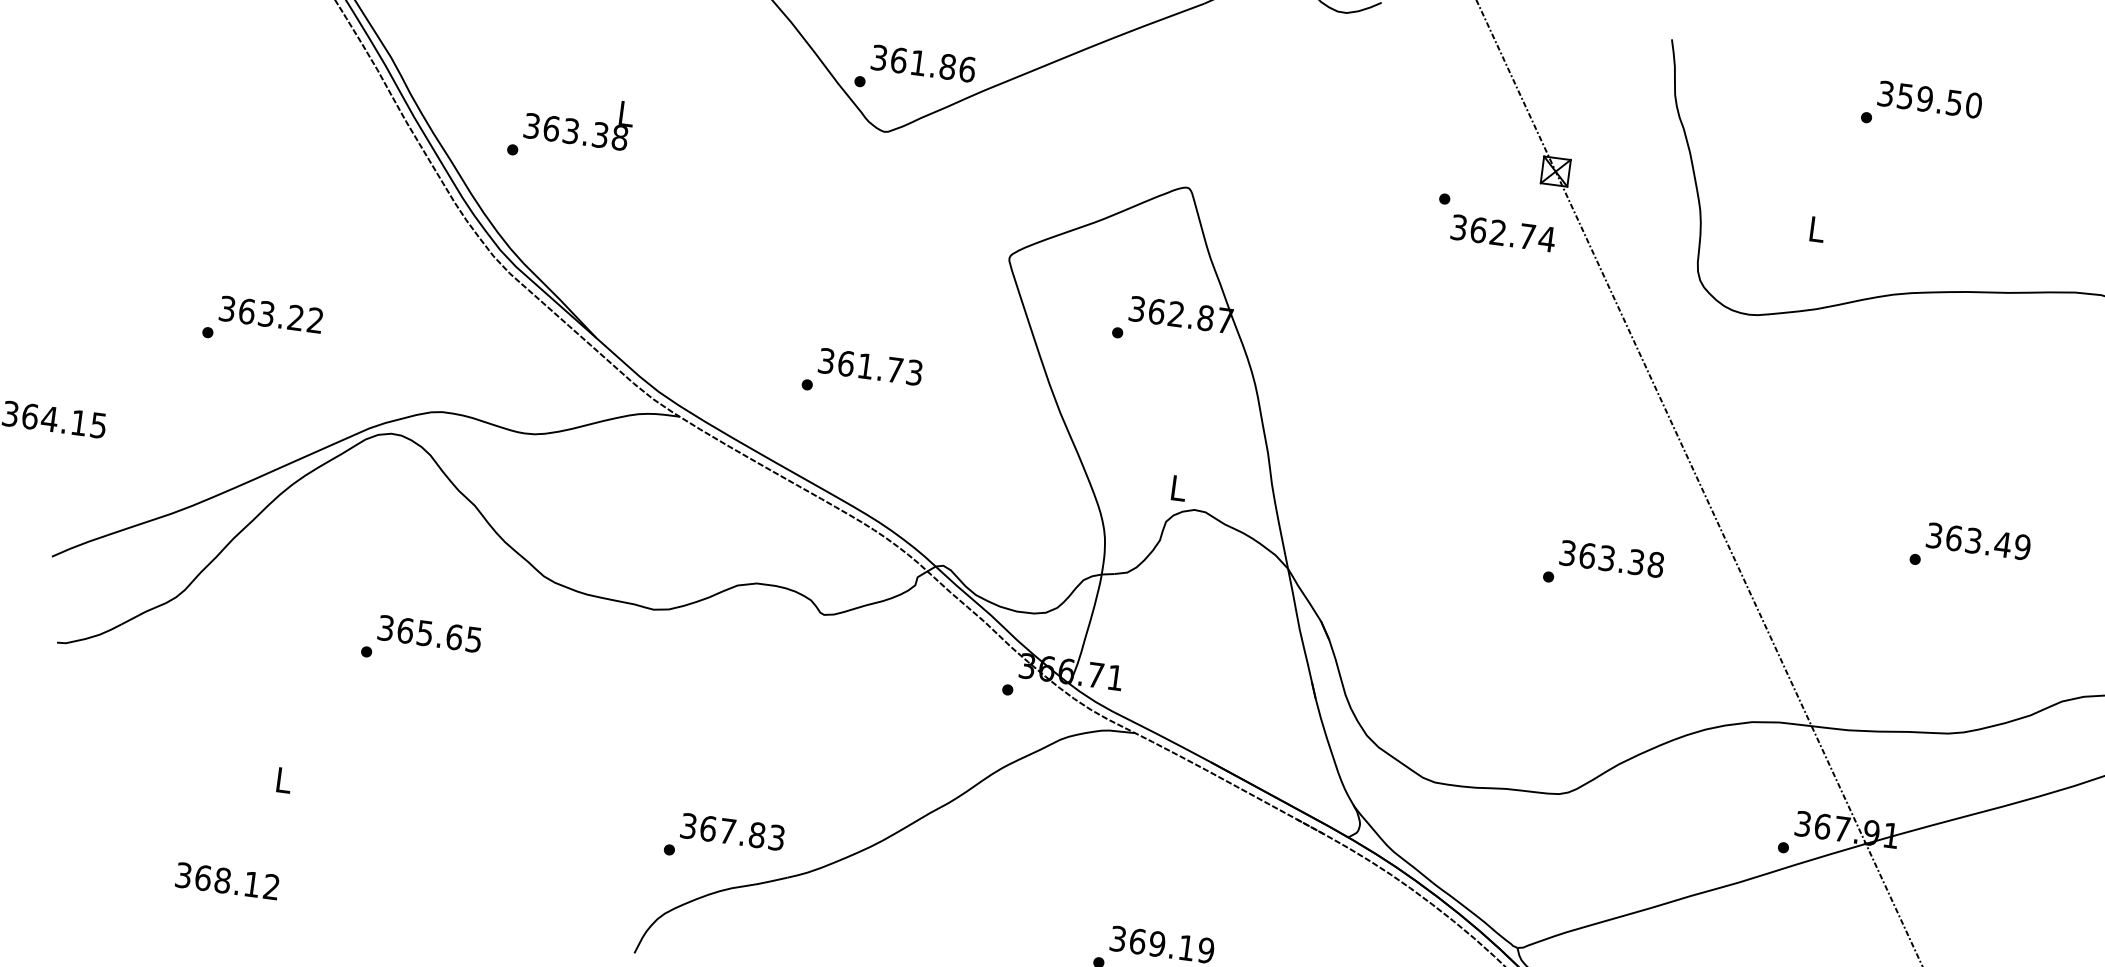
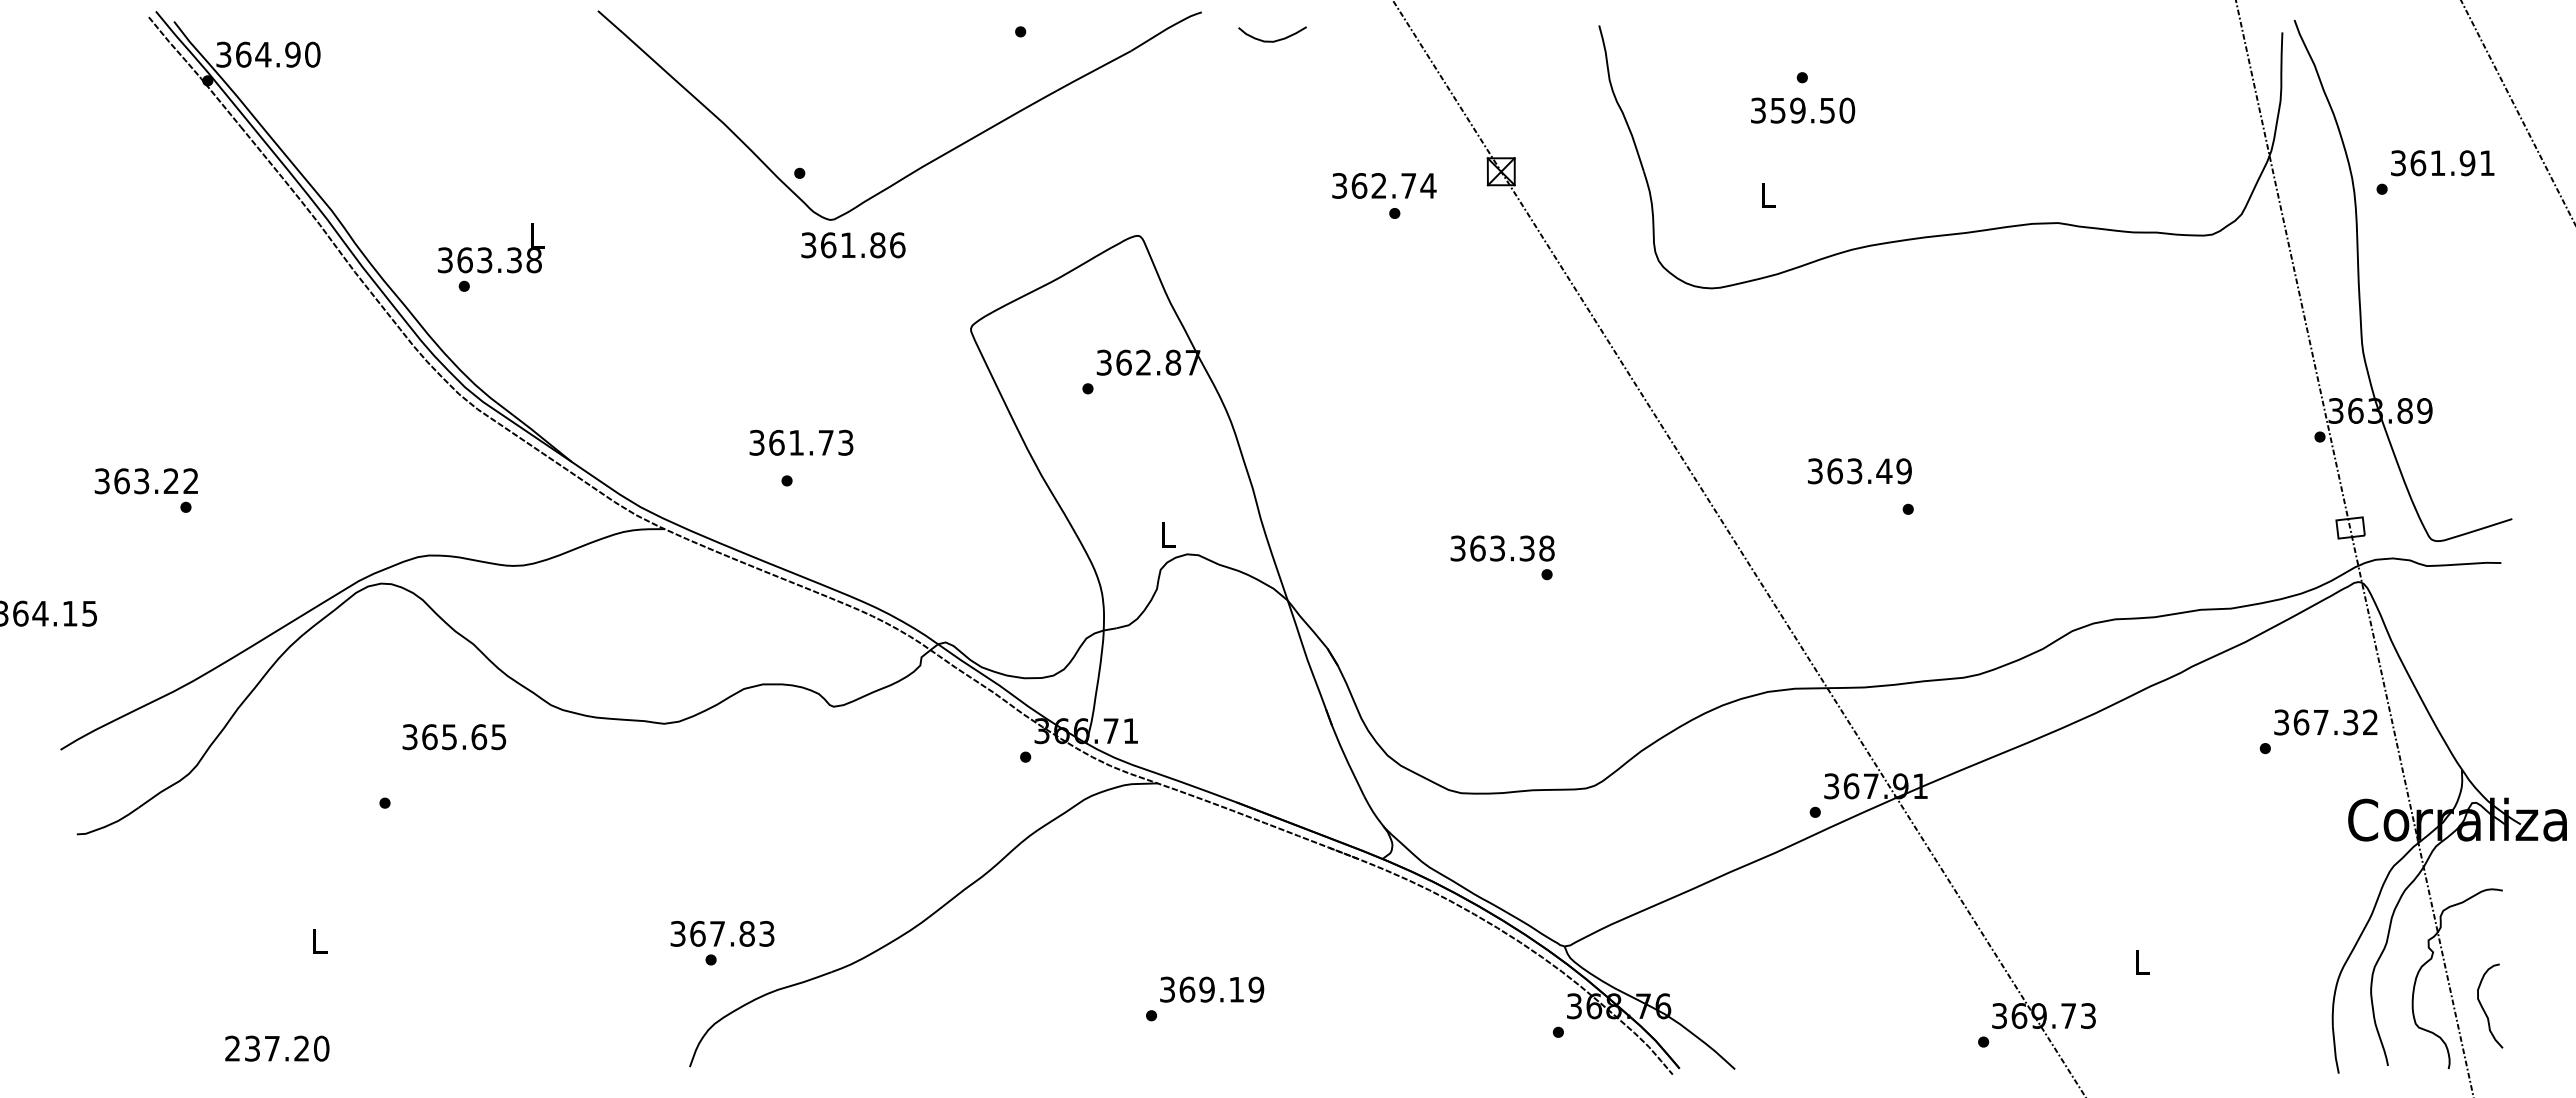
text: (923, 63) -> (853, 245), moved
text: (1930, 99) -> (1803, 110), moved
text: (579, 120) -> (491, 248), moved
text: (1503, 233) -> (1384, 185), moved
text: (270, 314) -> (145, 481), moved
text: (870, 366) -> (801, 442), moved
text: (1978, 541) -> (1859, 471), moved
text: (1611, 558) -> (1502, 548), moved
text: (429, 634) -> (454, 737), moved
text: (732, 831) -> (722, 933), moved
text: (227, 881) -> (277, 1048), 368.12 -> 237.20

